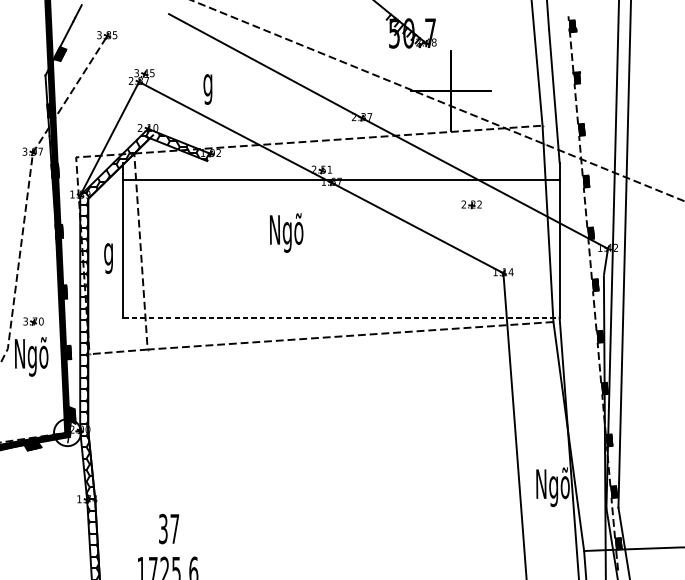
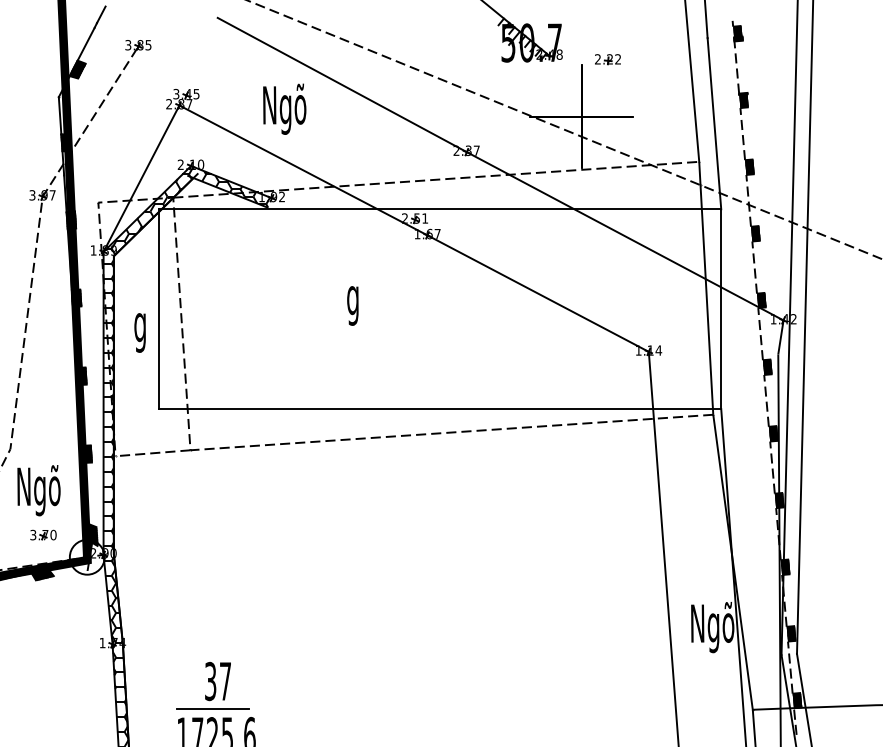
text: (220, 85) -> (284, 109), g -> Ngõ
line: (341, 180) -> (440, 209), moved
part: (471, 204) -> (607, 59), moved
text: (286, 232) -> (369, 299), Ngõ -> g
line: (341, 317) -> (440, 409), dashed -> solid
part: (33, 321) -> (43, 534), moved
text: (31, 356) -> (38, 490), moved
line: (164, 550) -> (212, 709), added

